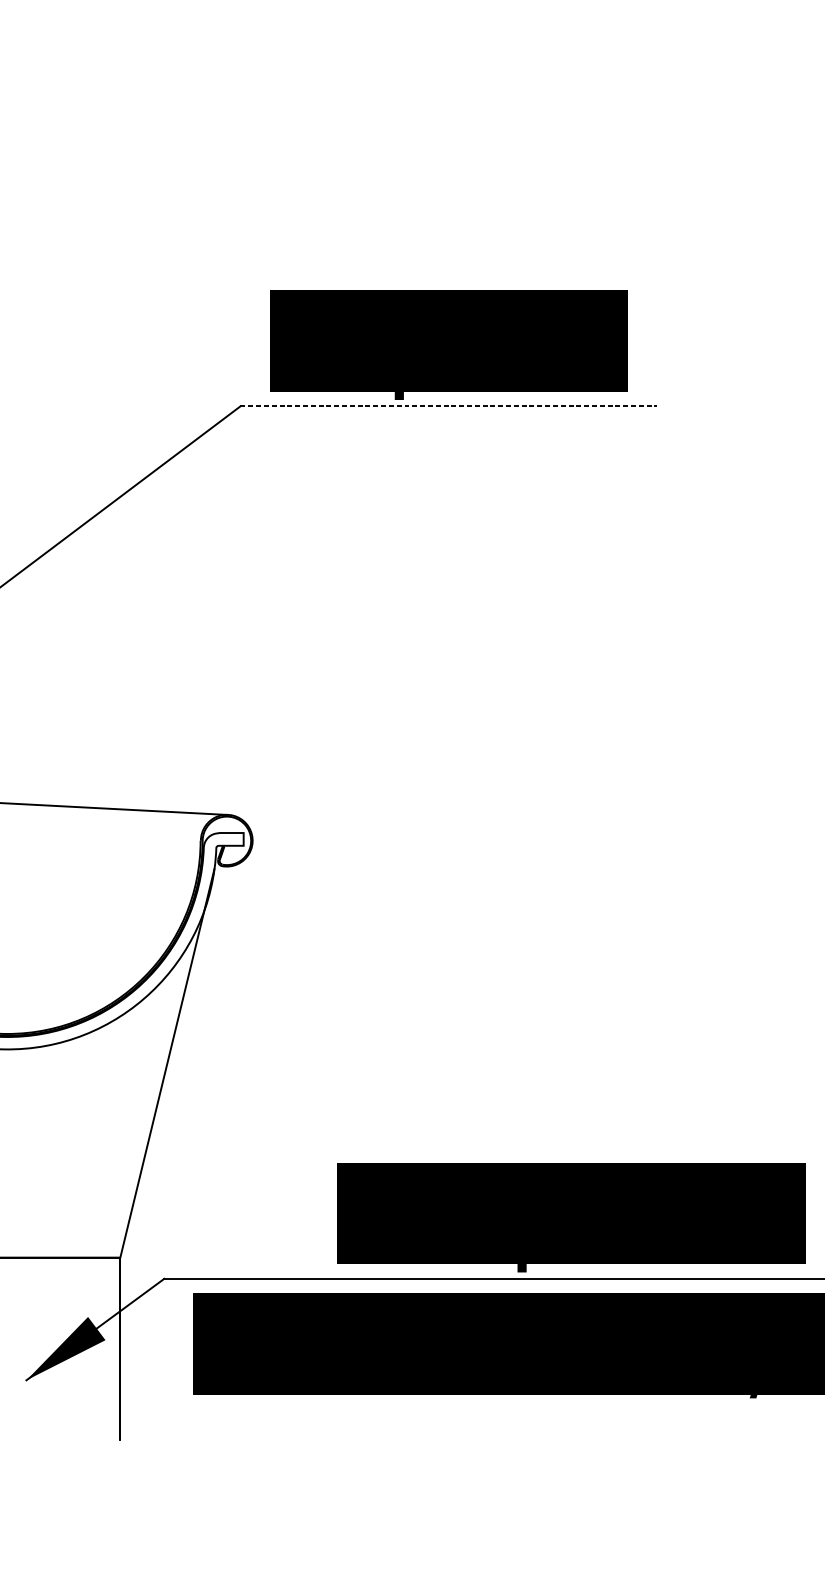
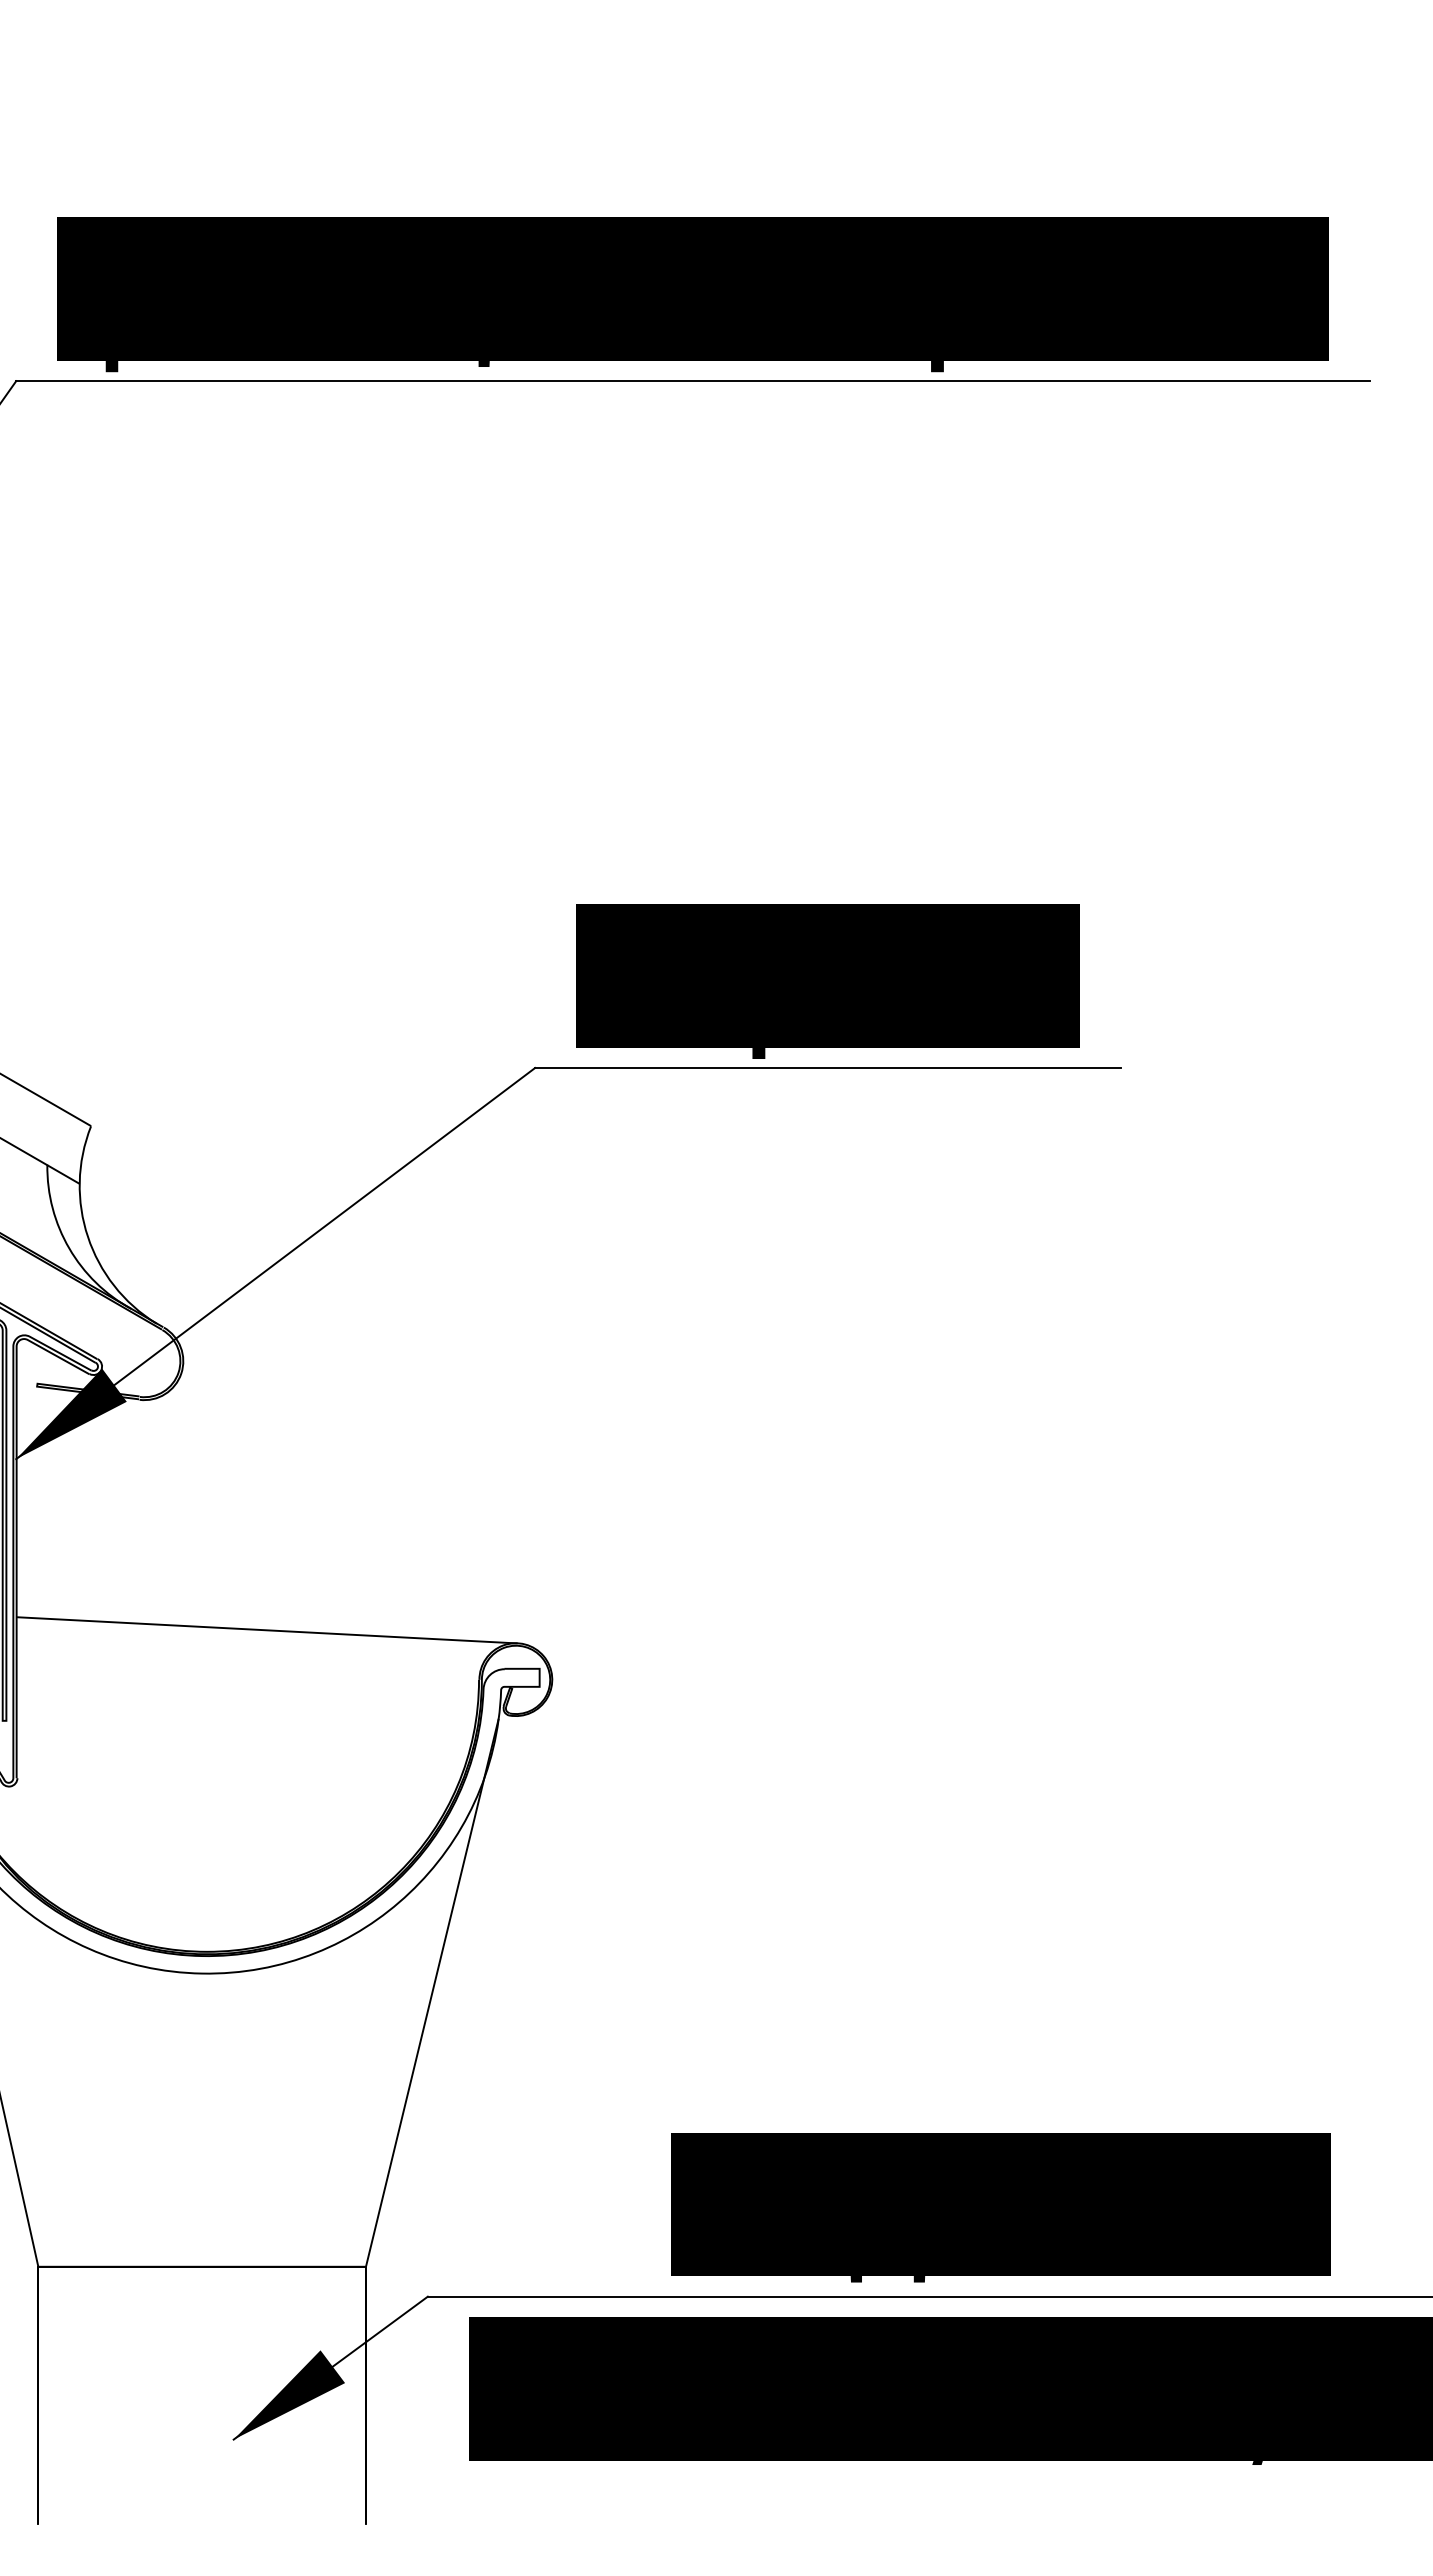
line: (448, 406) -> (828, 1067), dashed -> solid
text: (495, 1268) -> (894, 2281), карниз -> водосток

